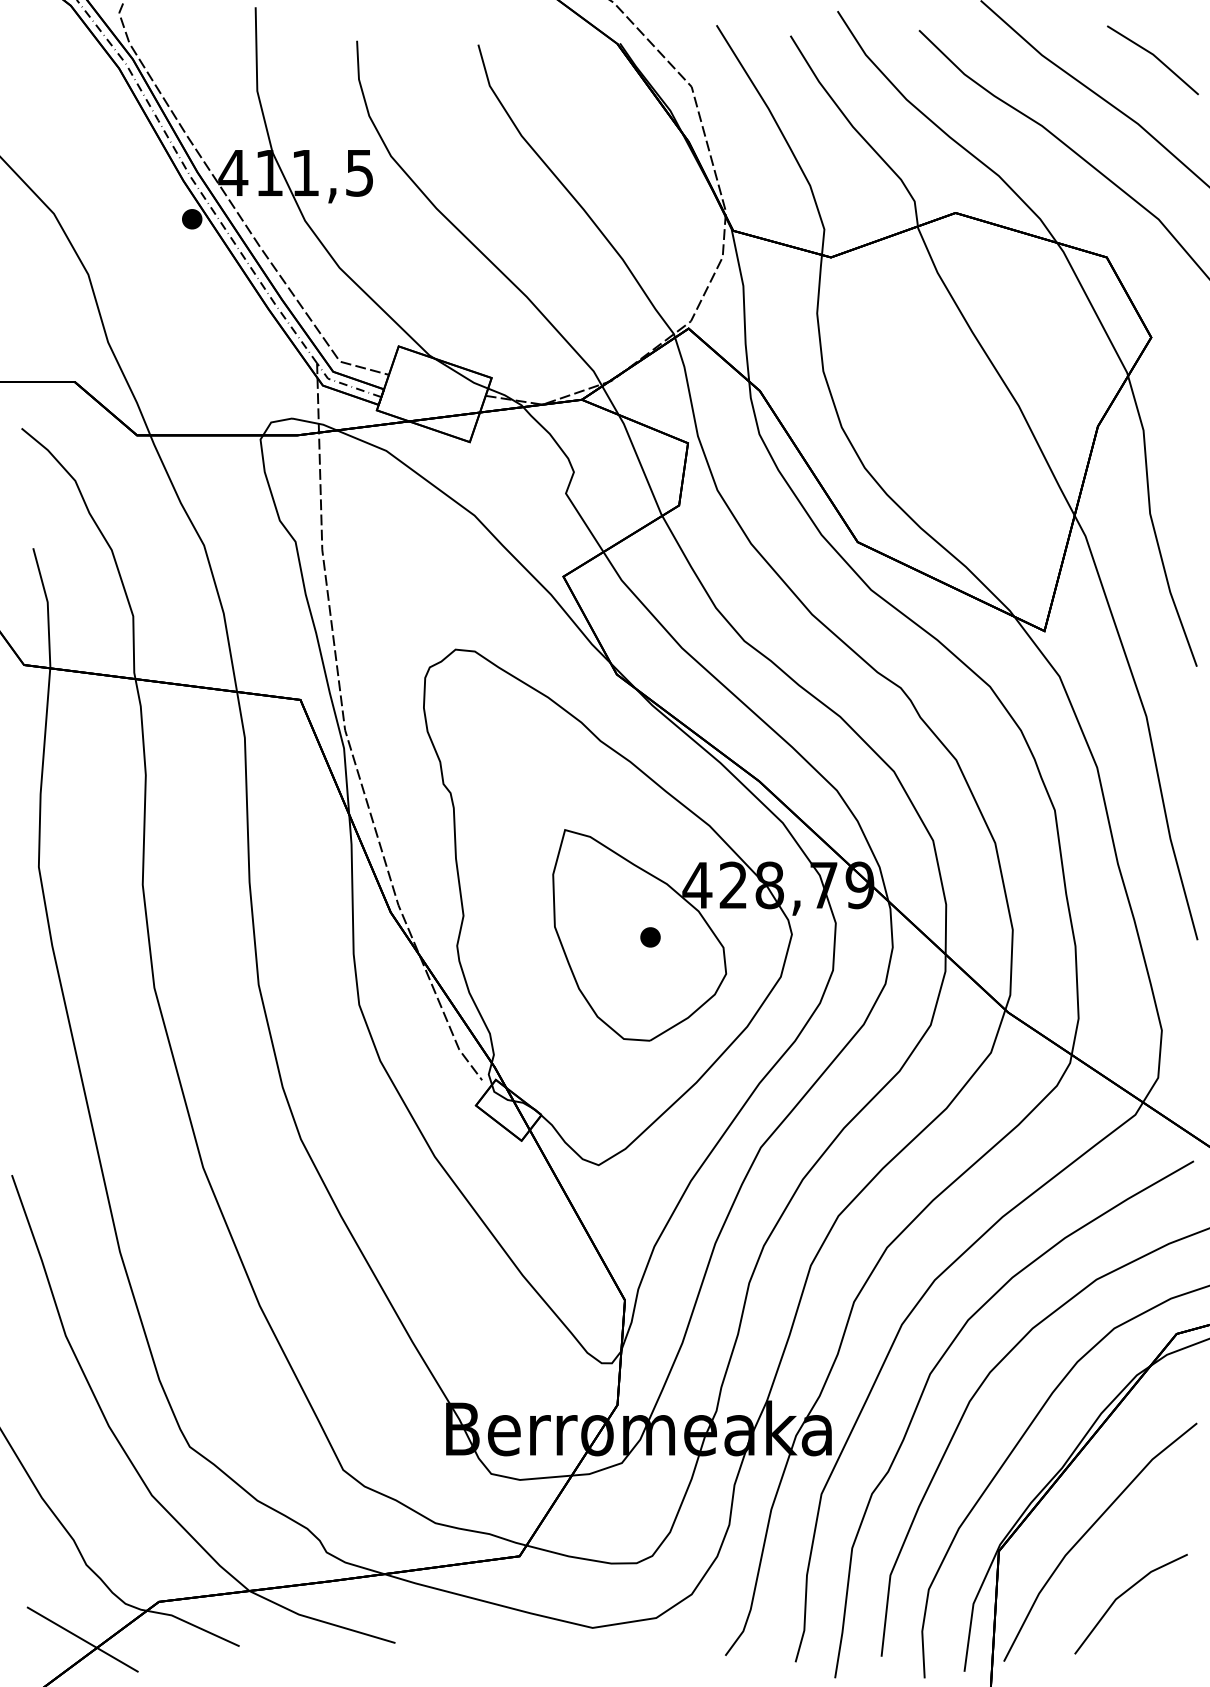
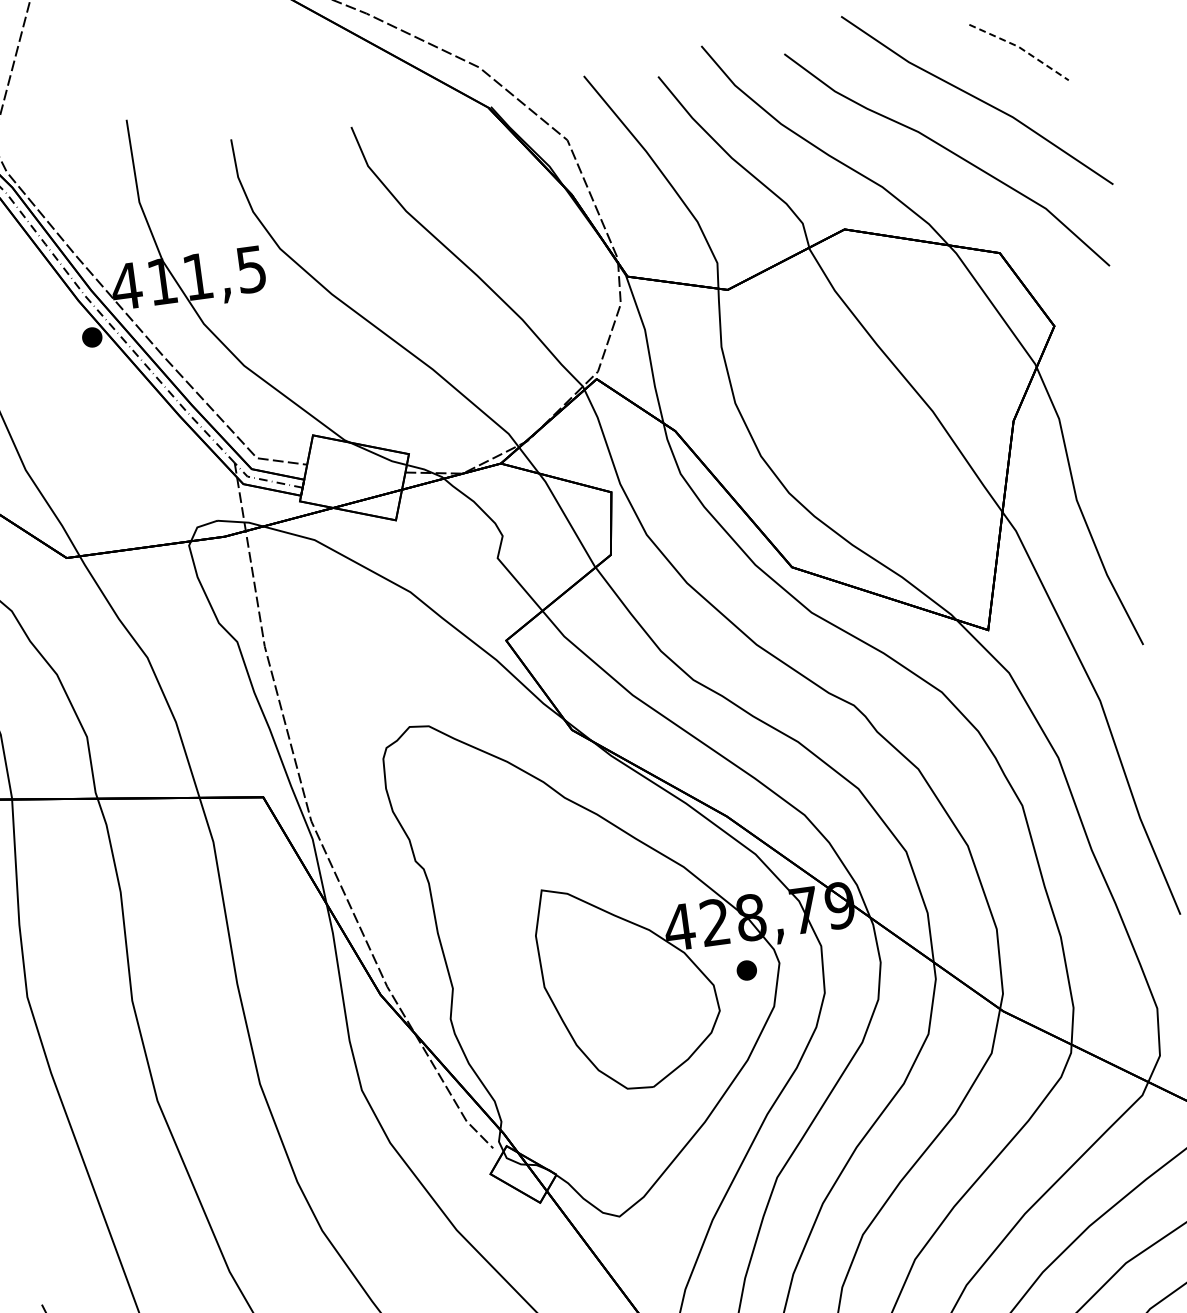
line: (1155, 56) -> (1021, 48), solid -> dashed
part: (650, 937) -> (746, 970), moved

